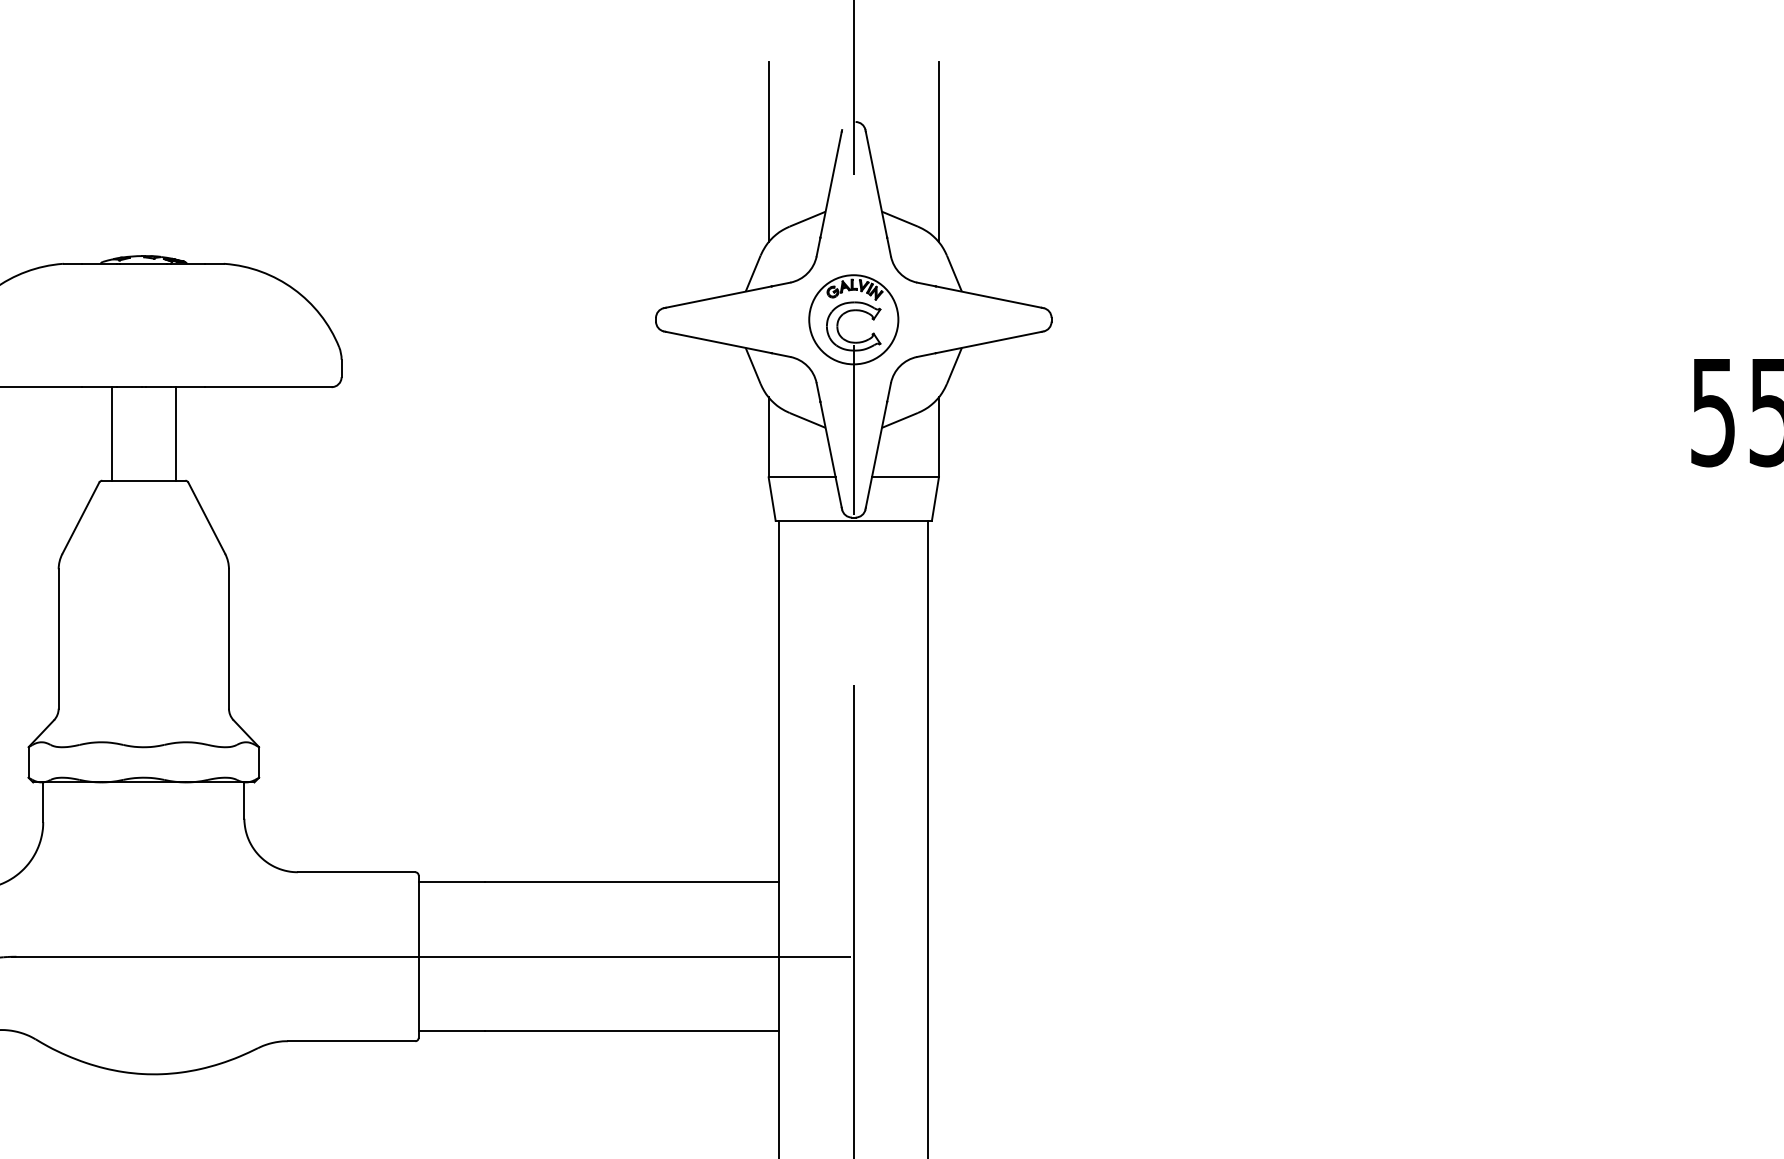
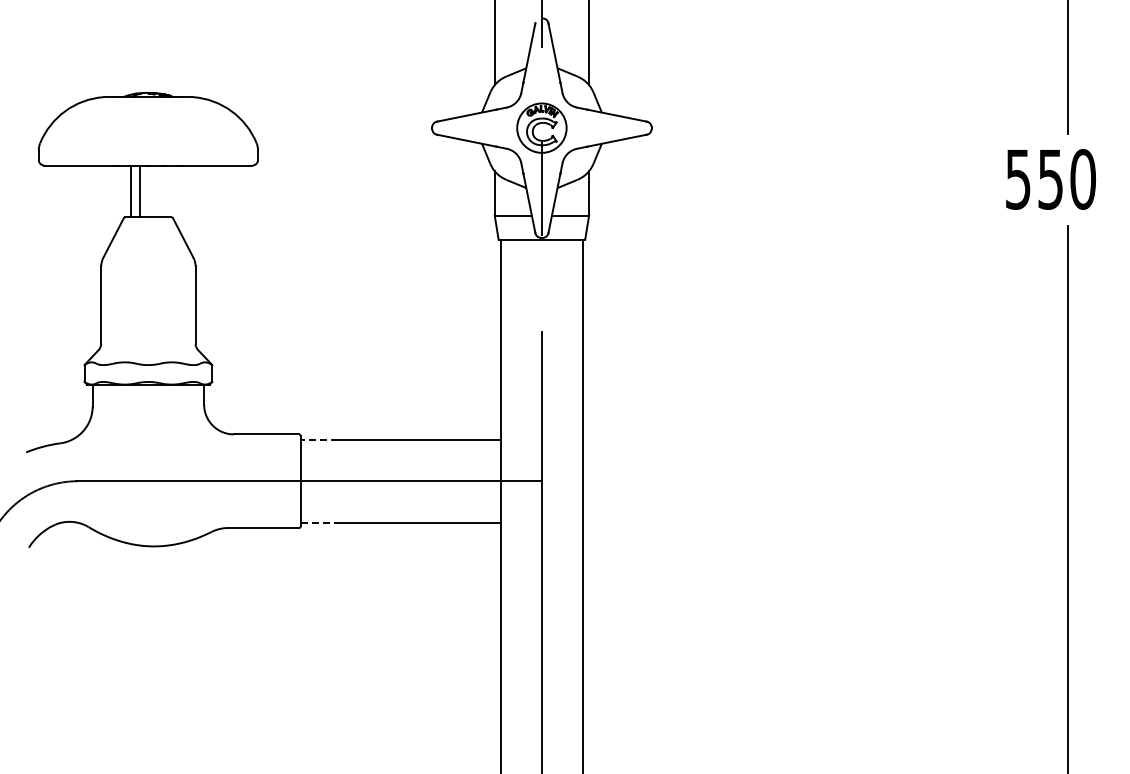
line: (176, 434) -> (140, 191), moved
line: (450, 881) -> (318, 439), solid -> dashed
line: (452, 1031) -> (319, 522), solid -> dashed

